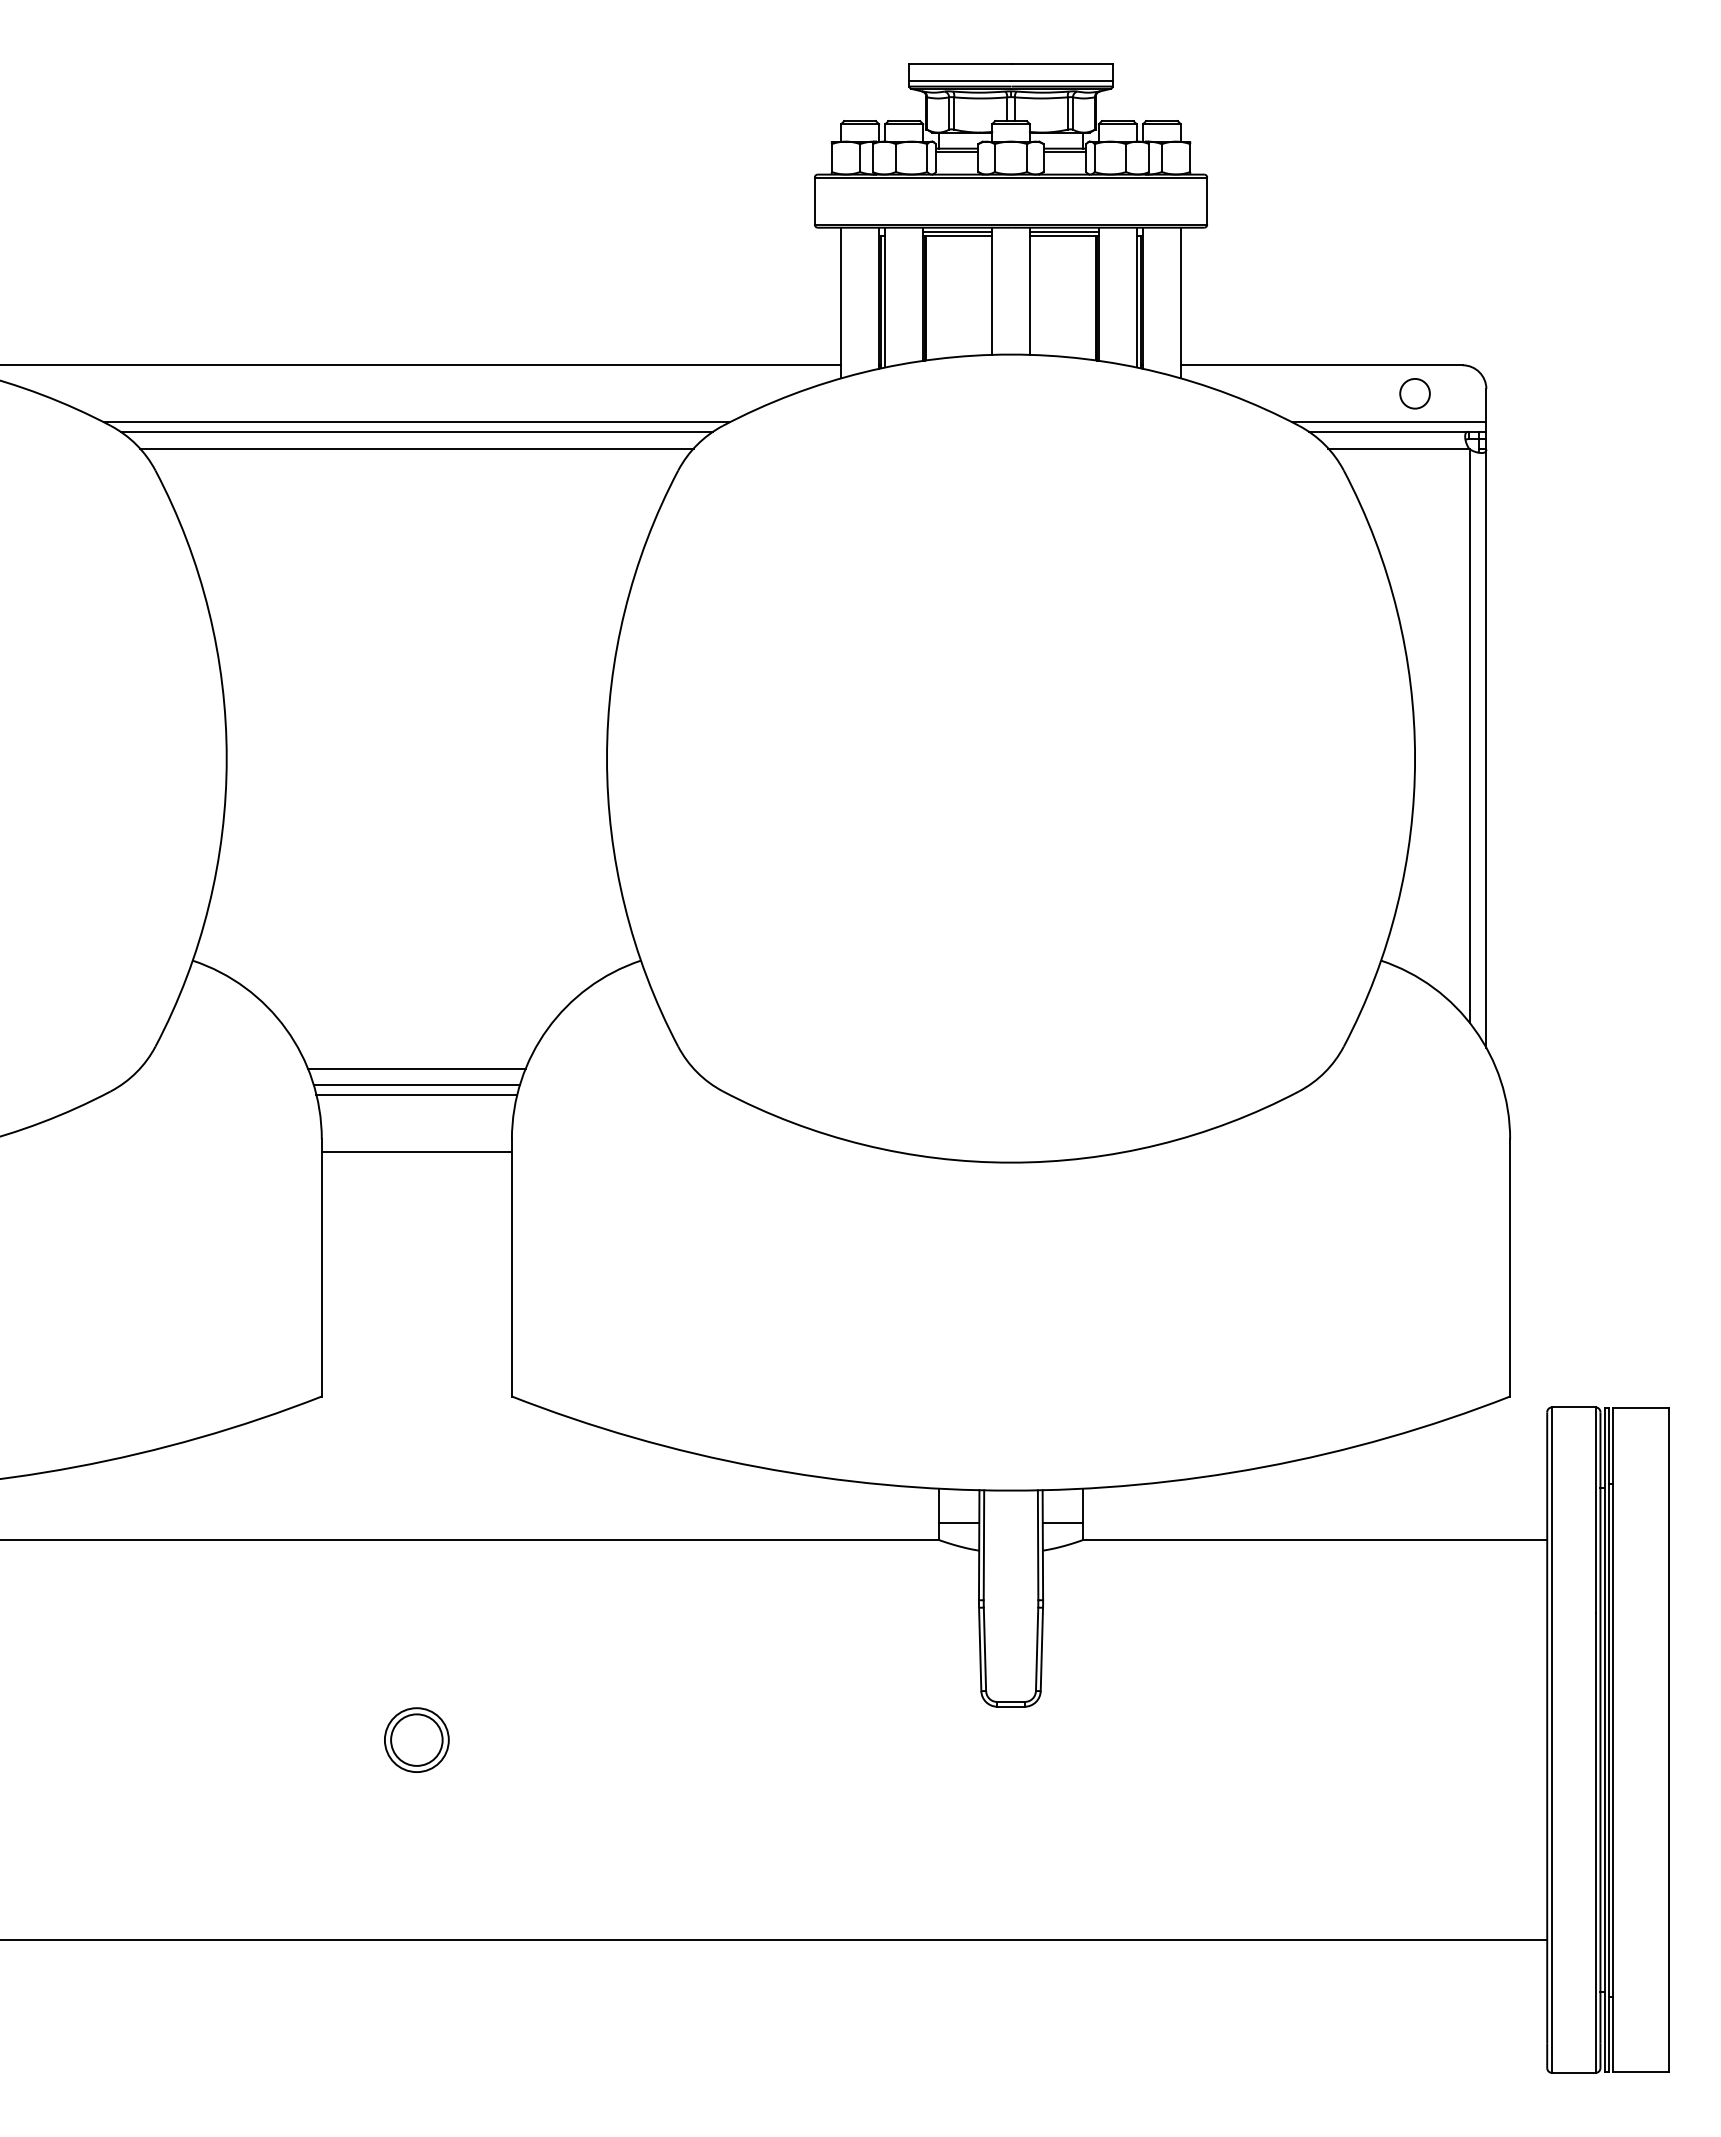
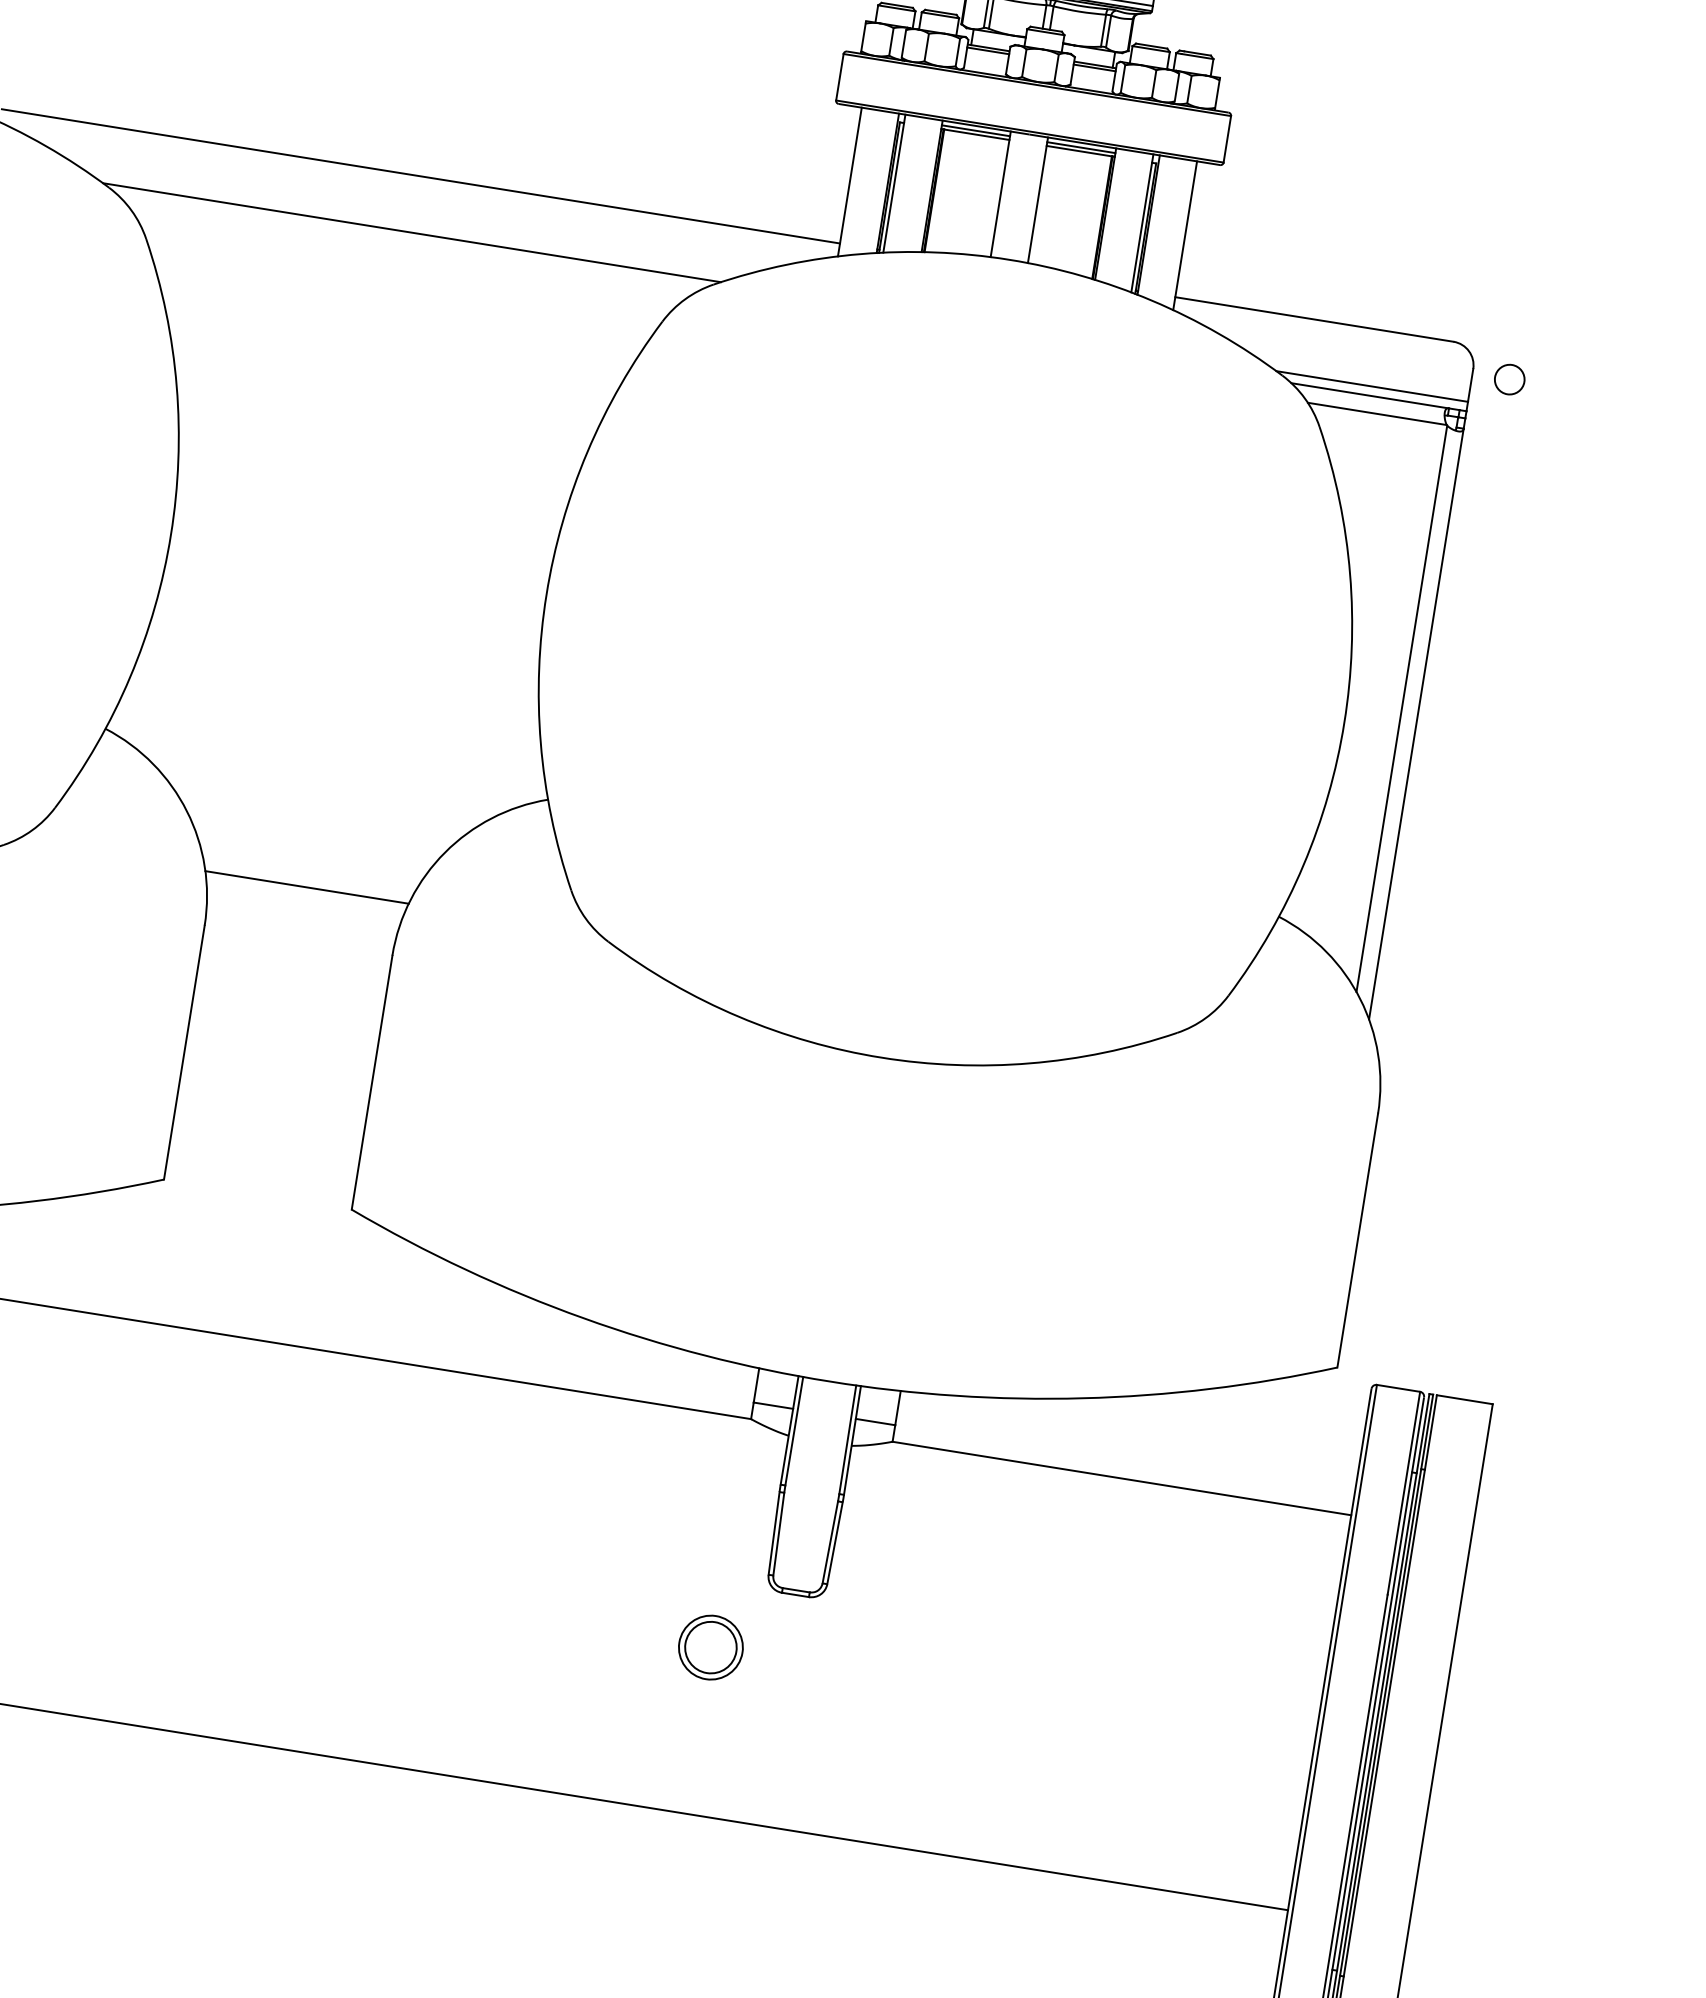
circle: (1414, 393) -> (1509, 379), moved
line: (416, 431) -> (410, 241), removed
line: (416, 448) -> (407, 258), removed
line: (416, 1068) -> (309, 870), removed
line: (416, 1094) -> (305, 896), removed
line: (416, 1151) -> (296, 952), removed
part: (416, 1739) -> (710, 1646), moved

